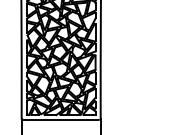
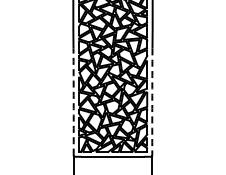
arc: (21, 64) -> (73, 101), solid -> dashed
arc: (100, 64) -> (152, 101), solid -> dashed

